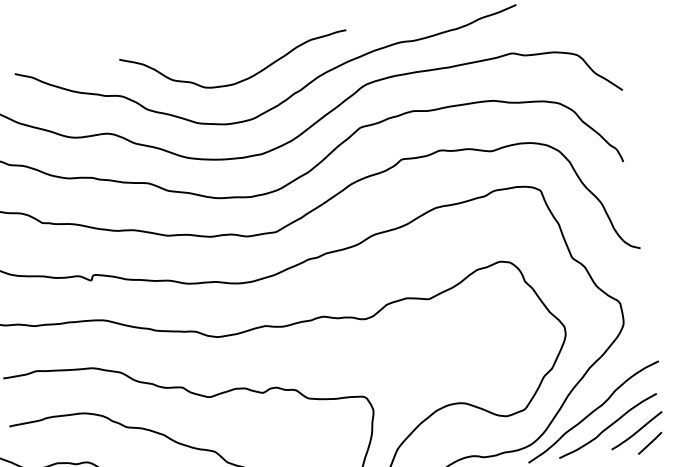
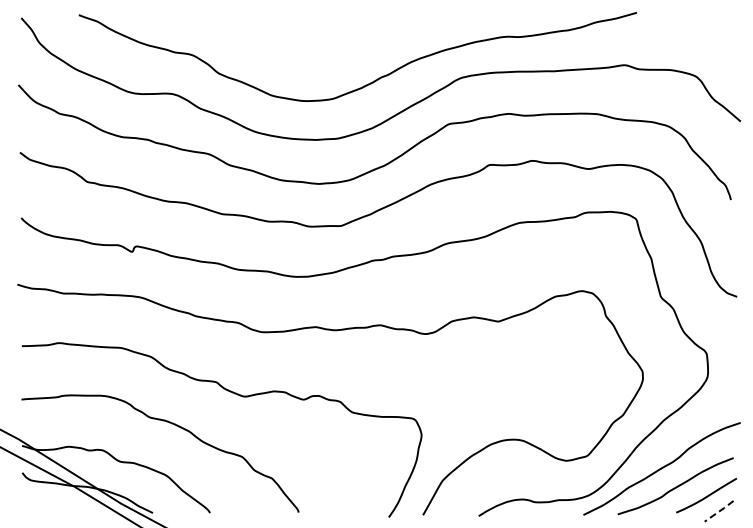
curve: (243, 79) -> (327, 54), removed
line: (650, 443) -> (719, 511), solid -> dashed

